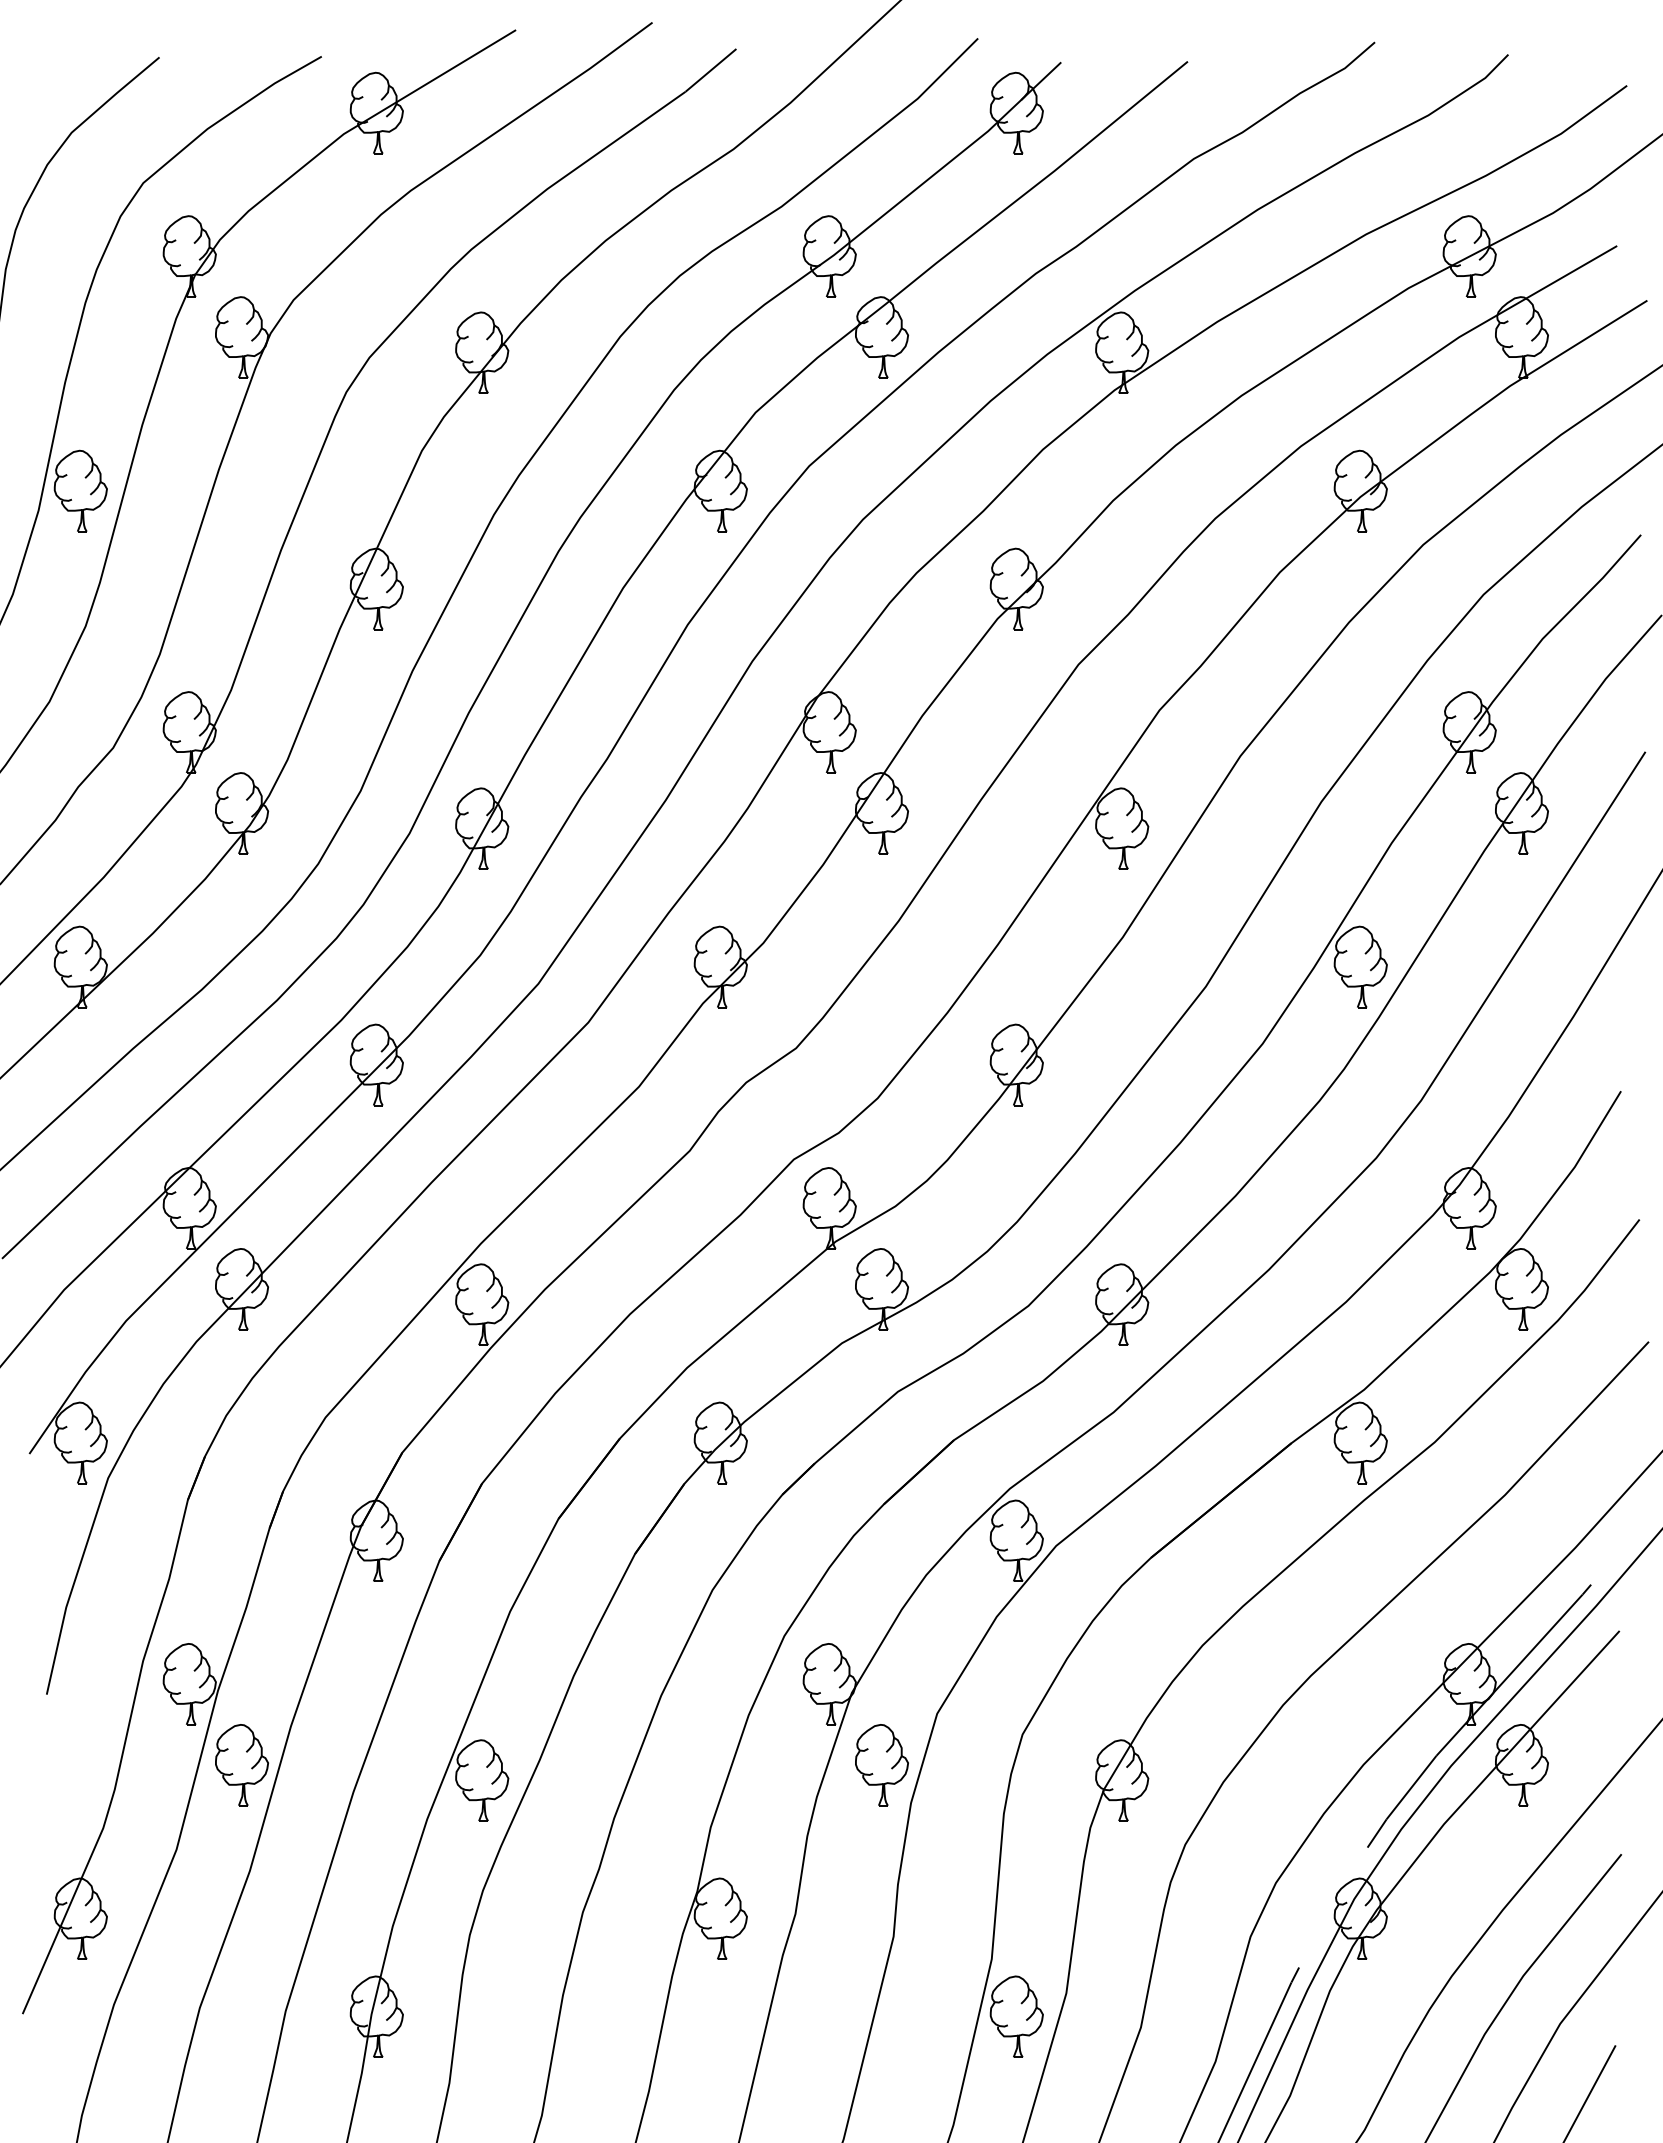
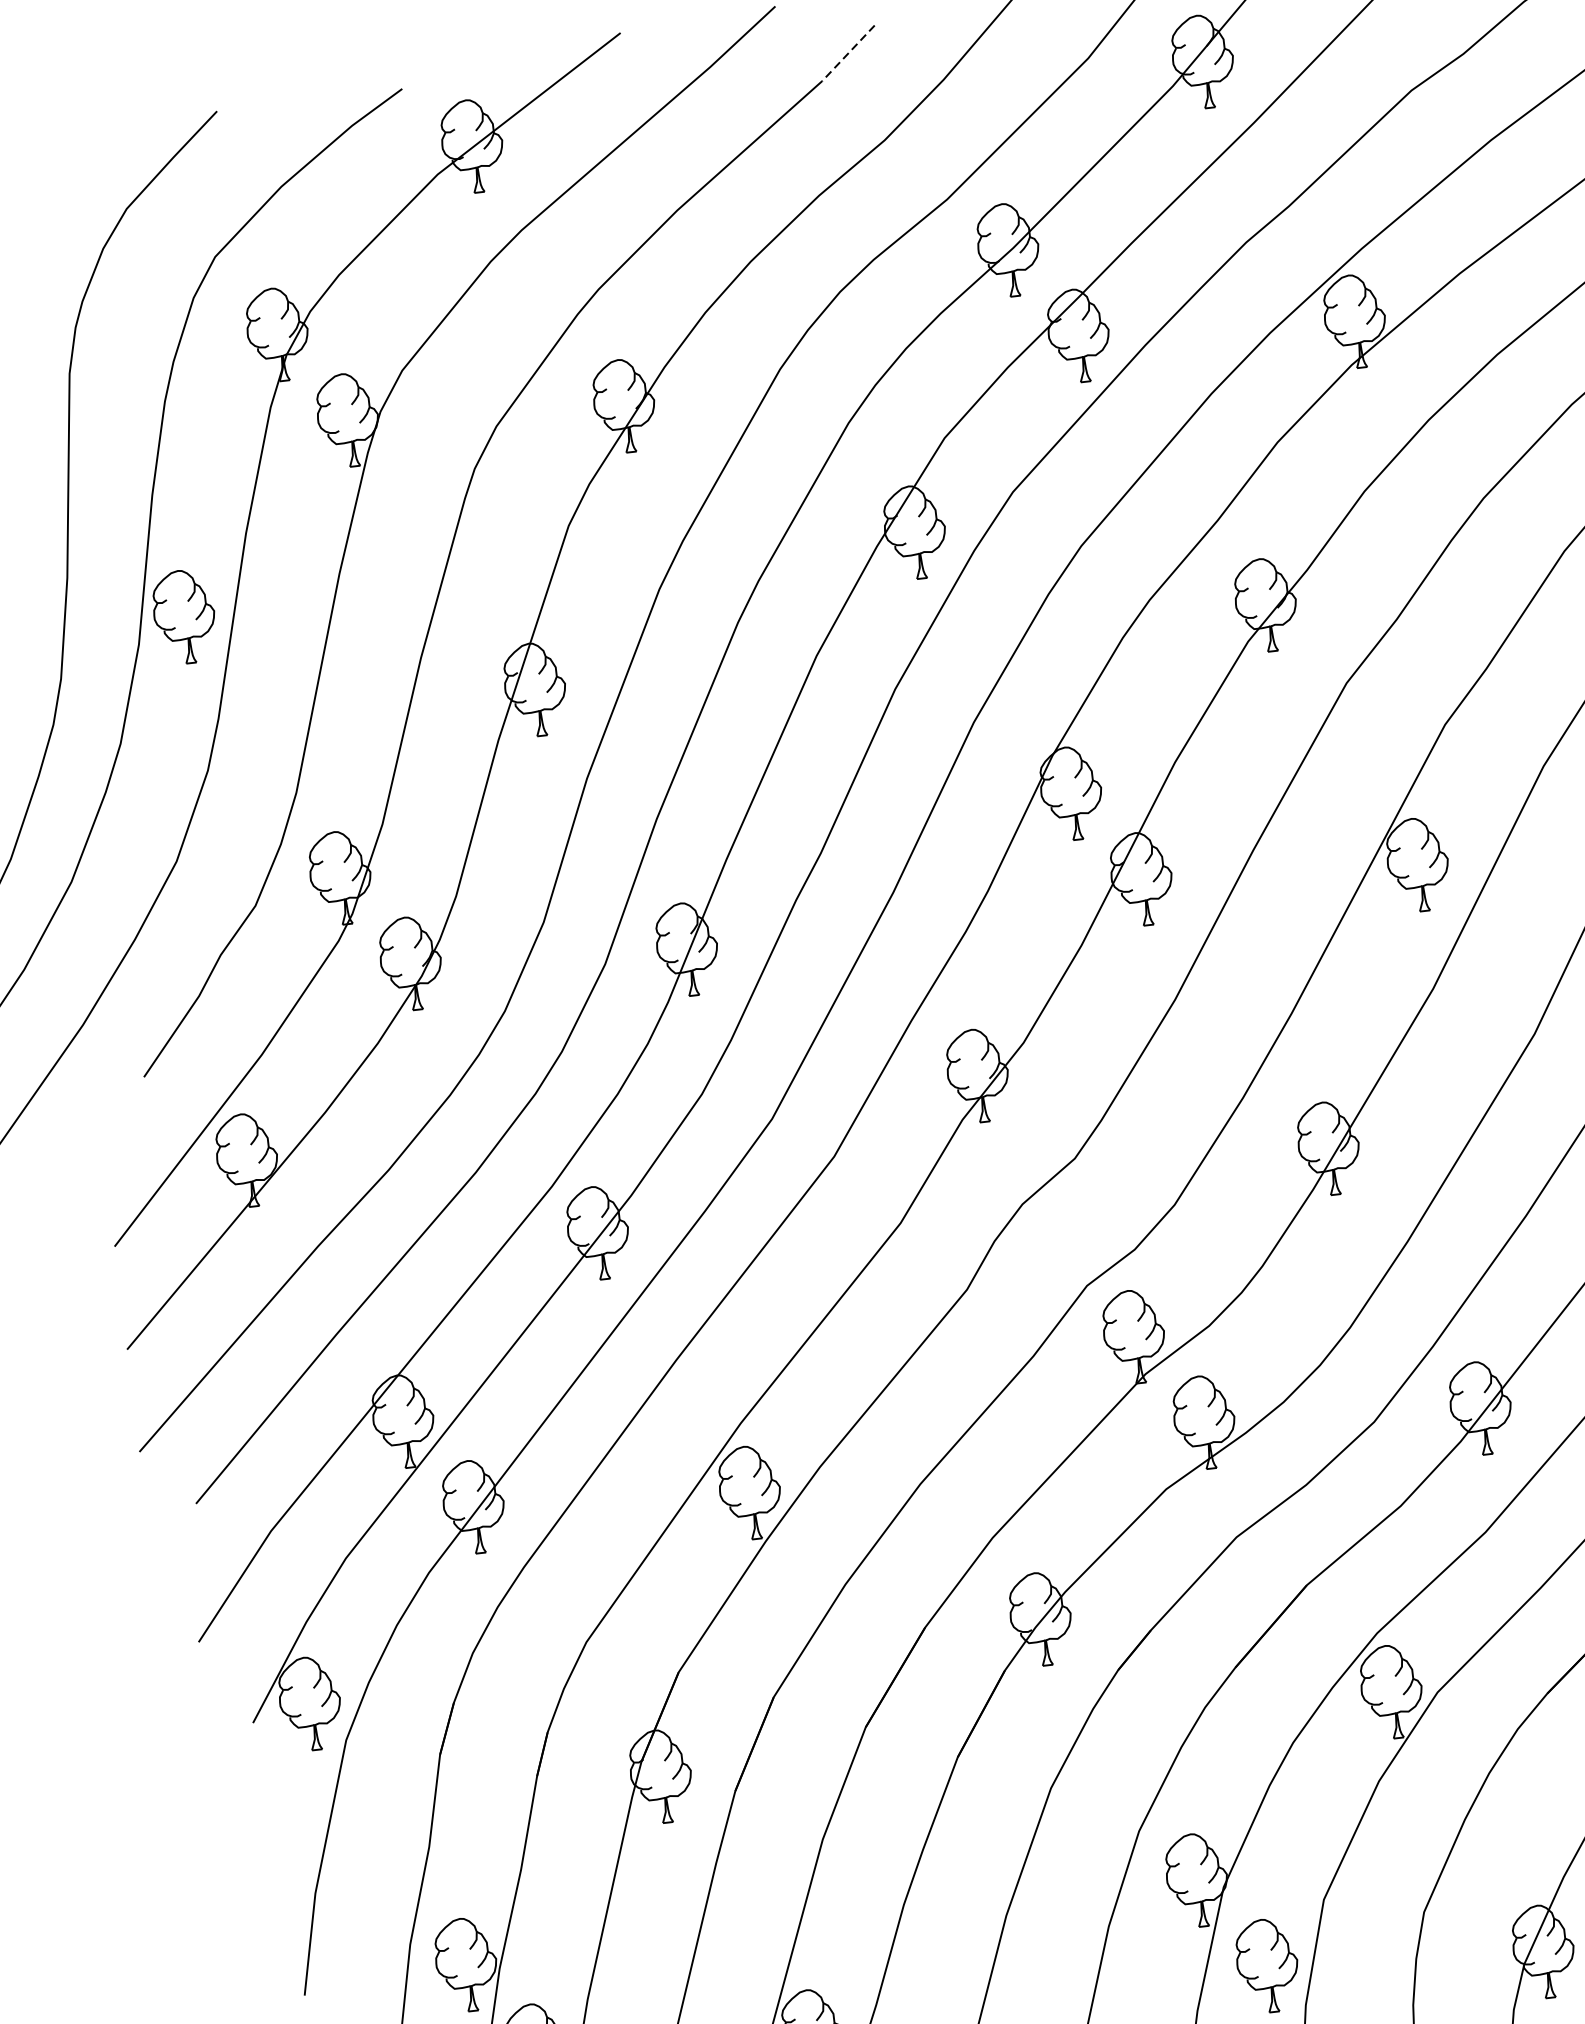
line: (710, 70) -> (847, 53), solid -> dashed

